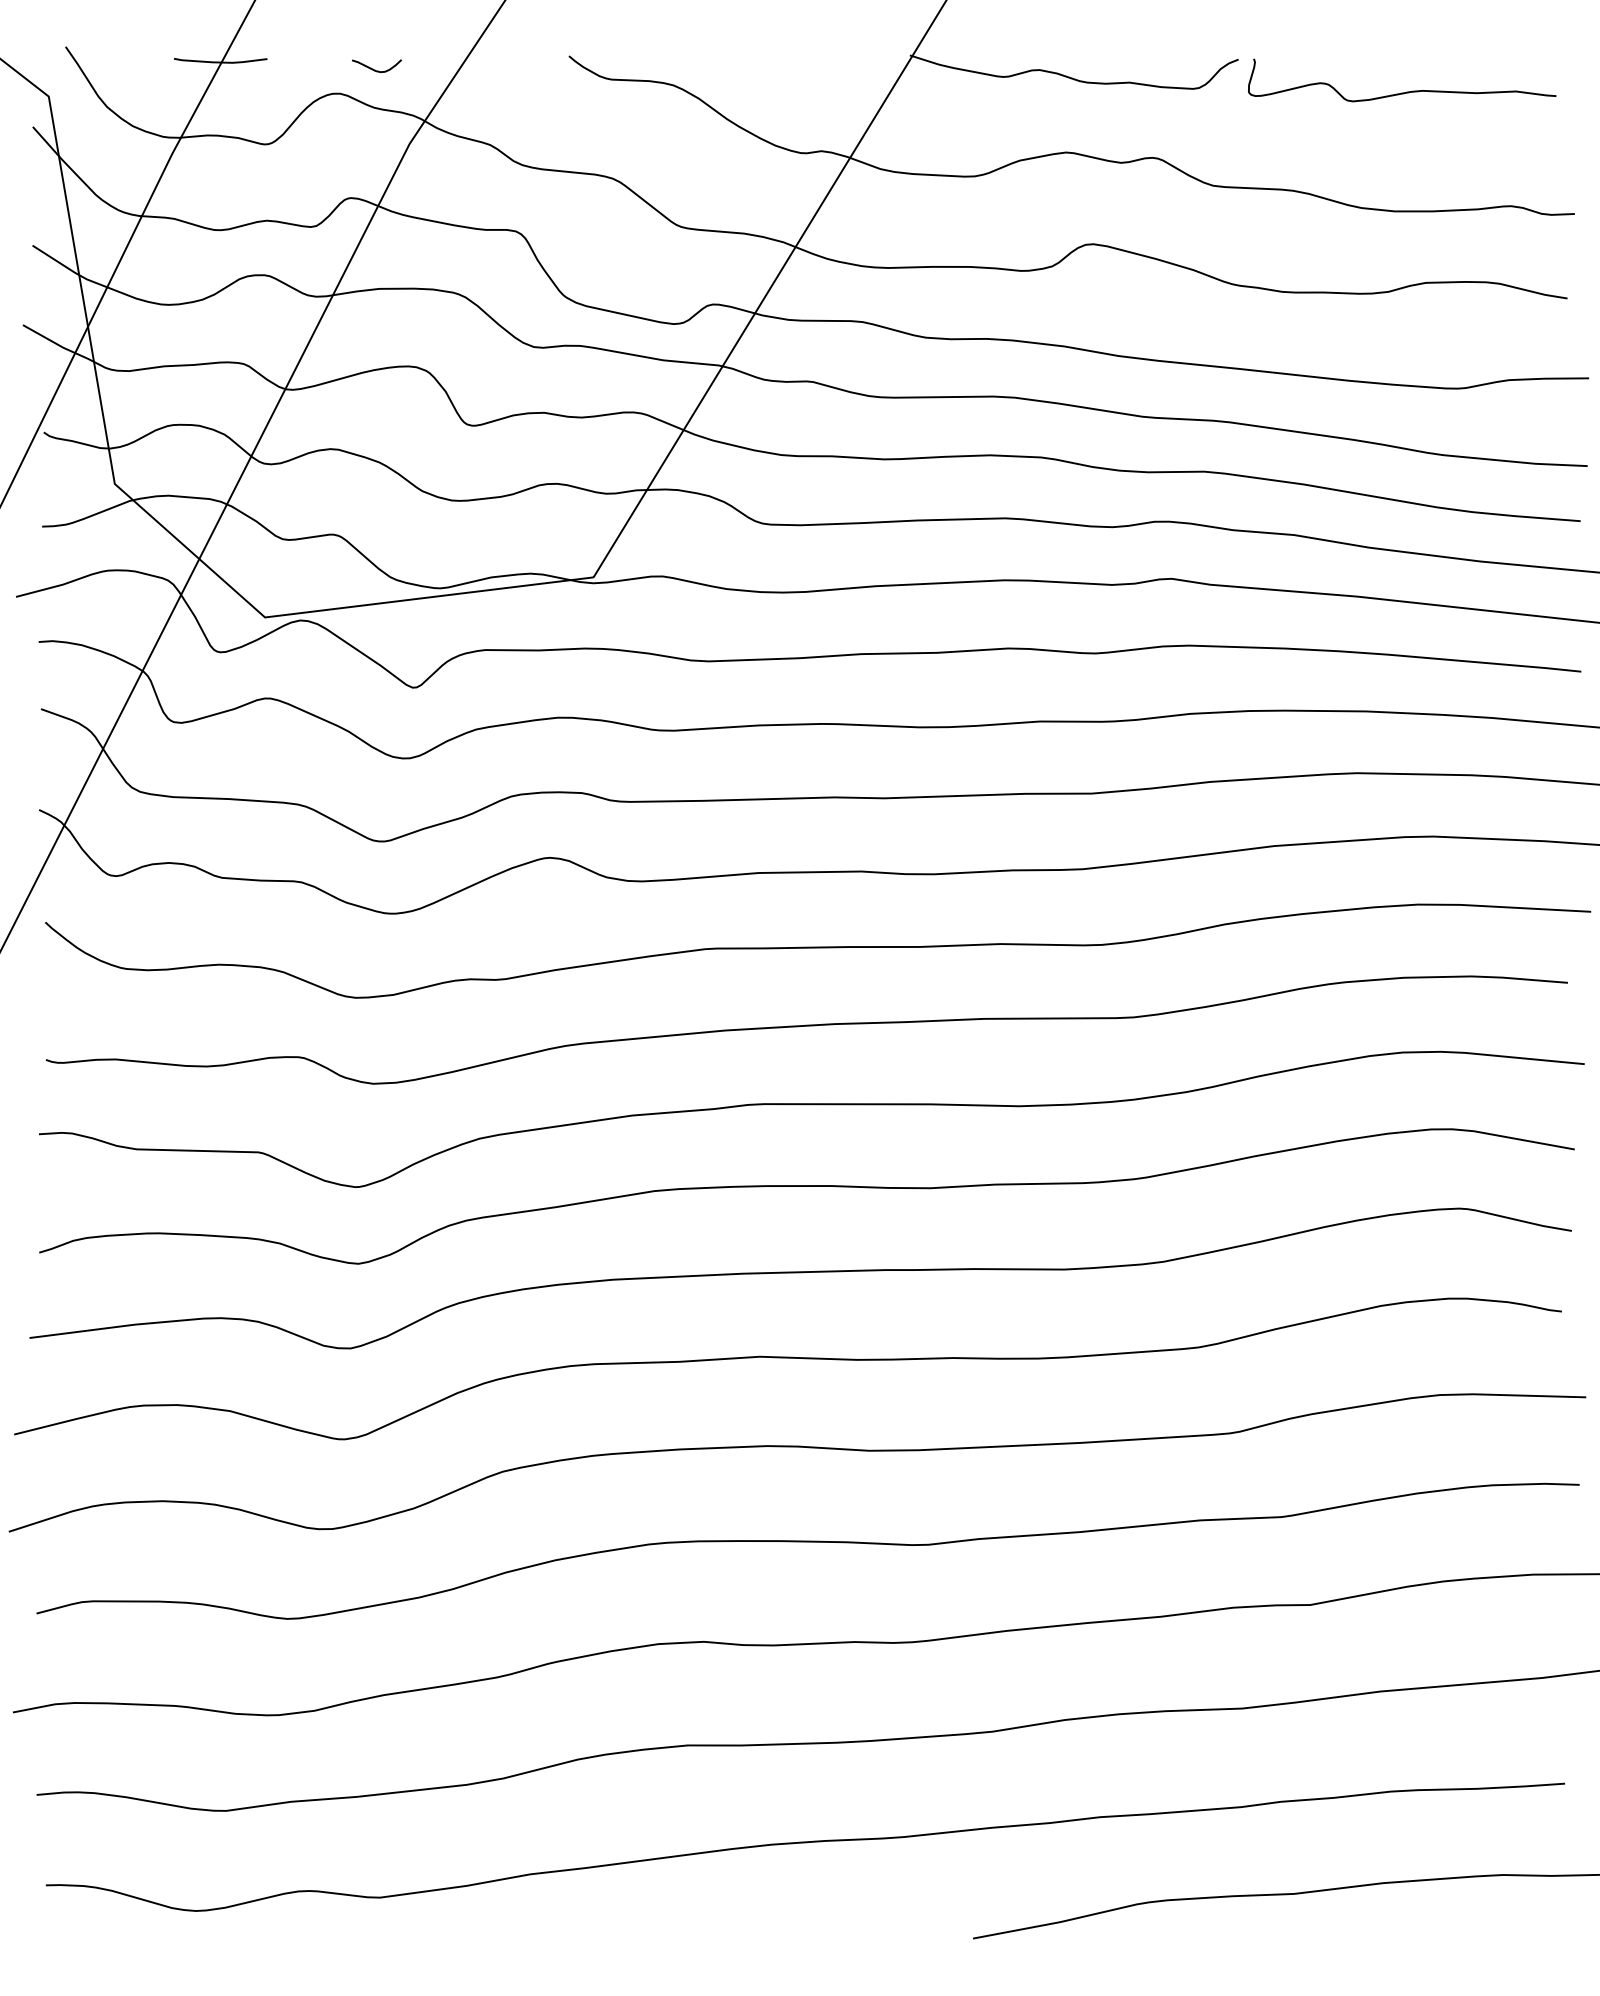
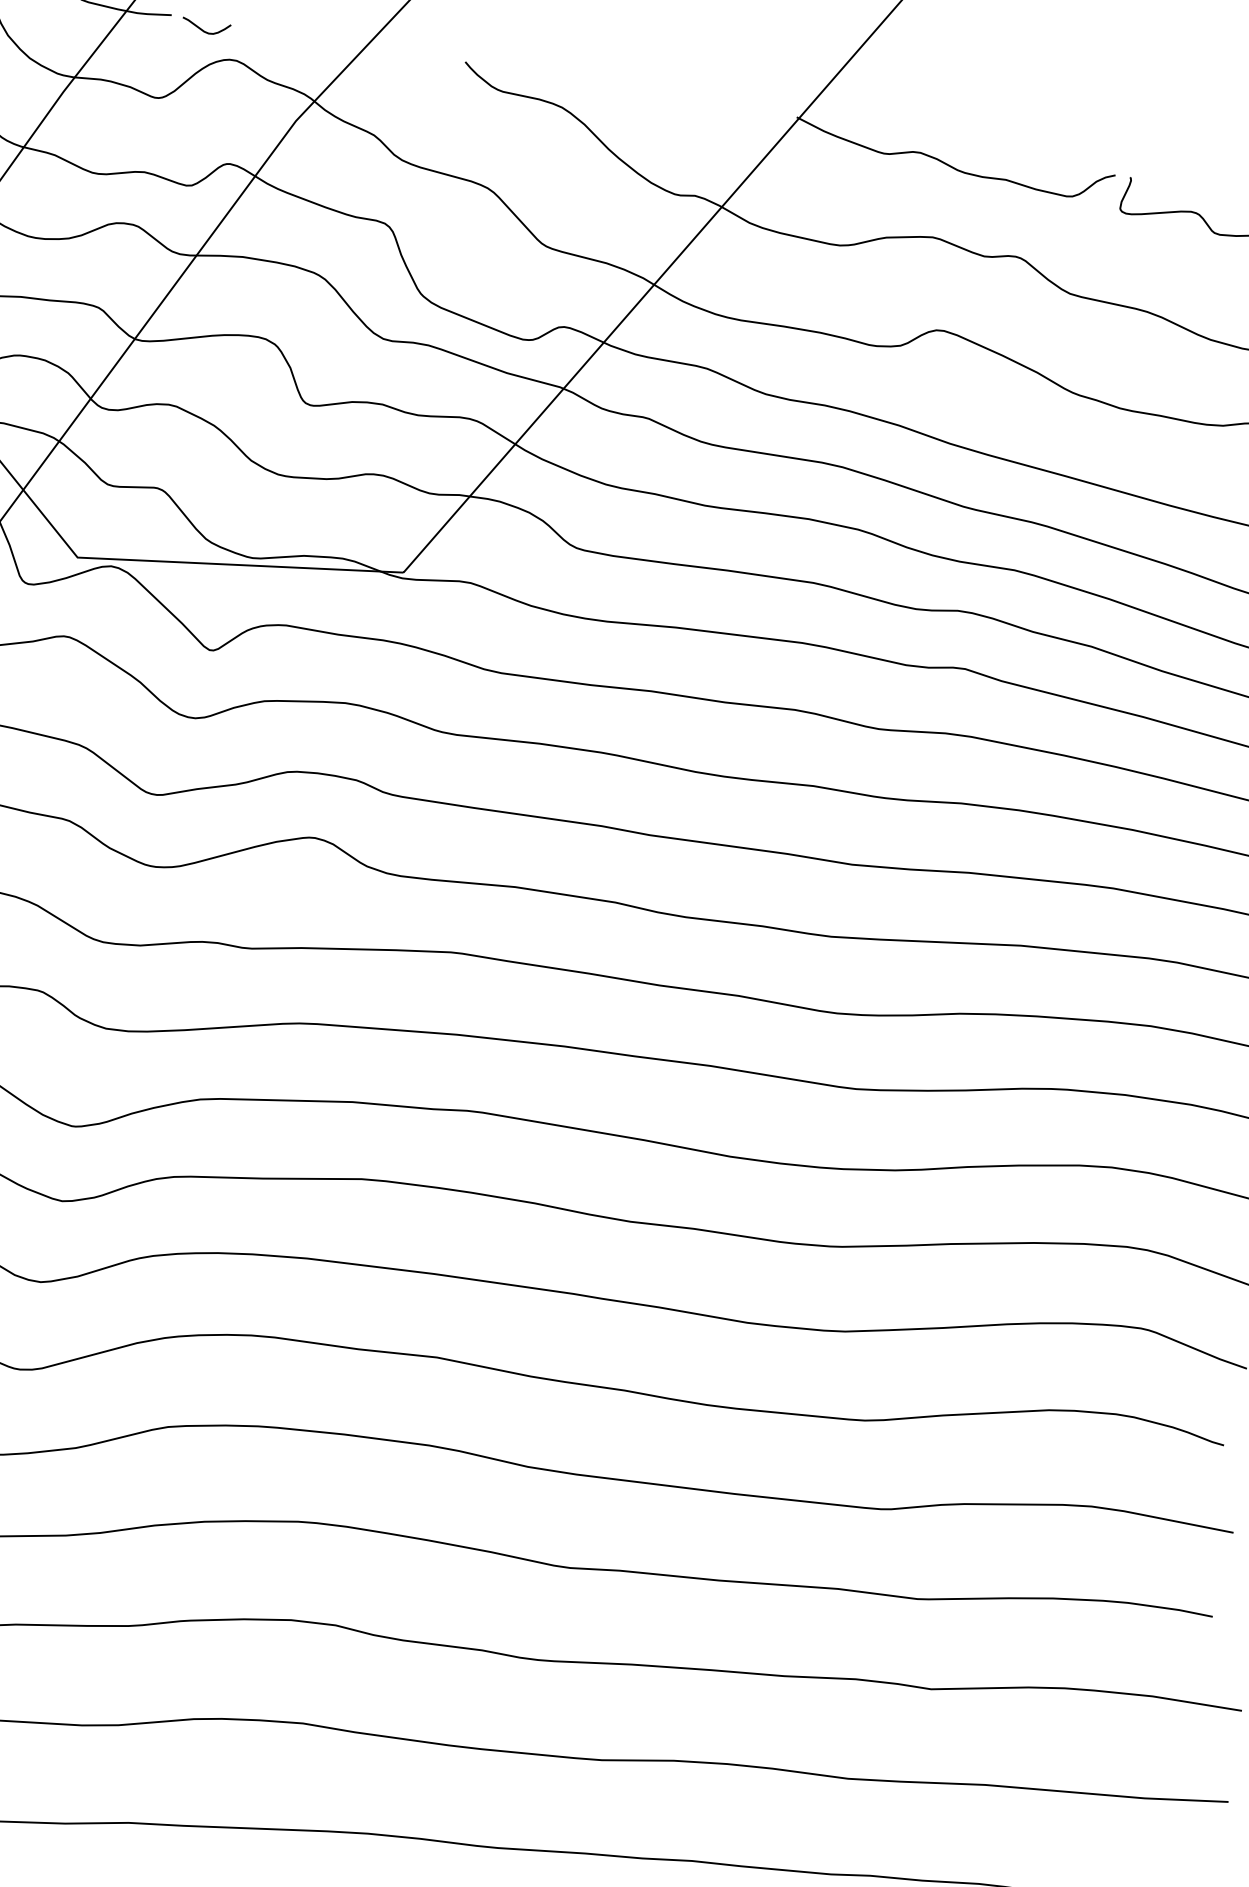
curve: (375, 69) -> (204, 30), moved

